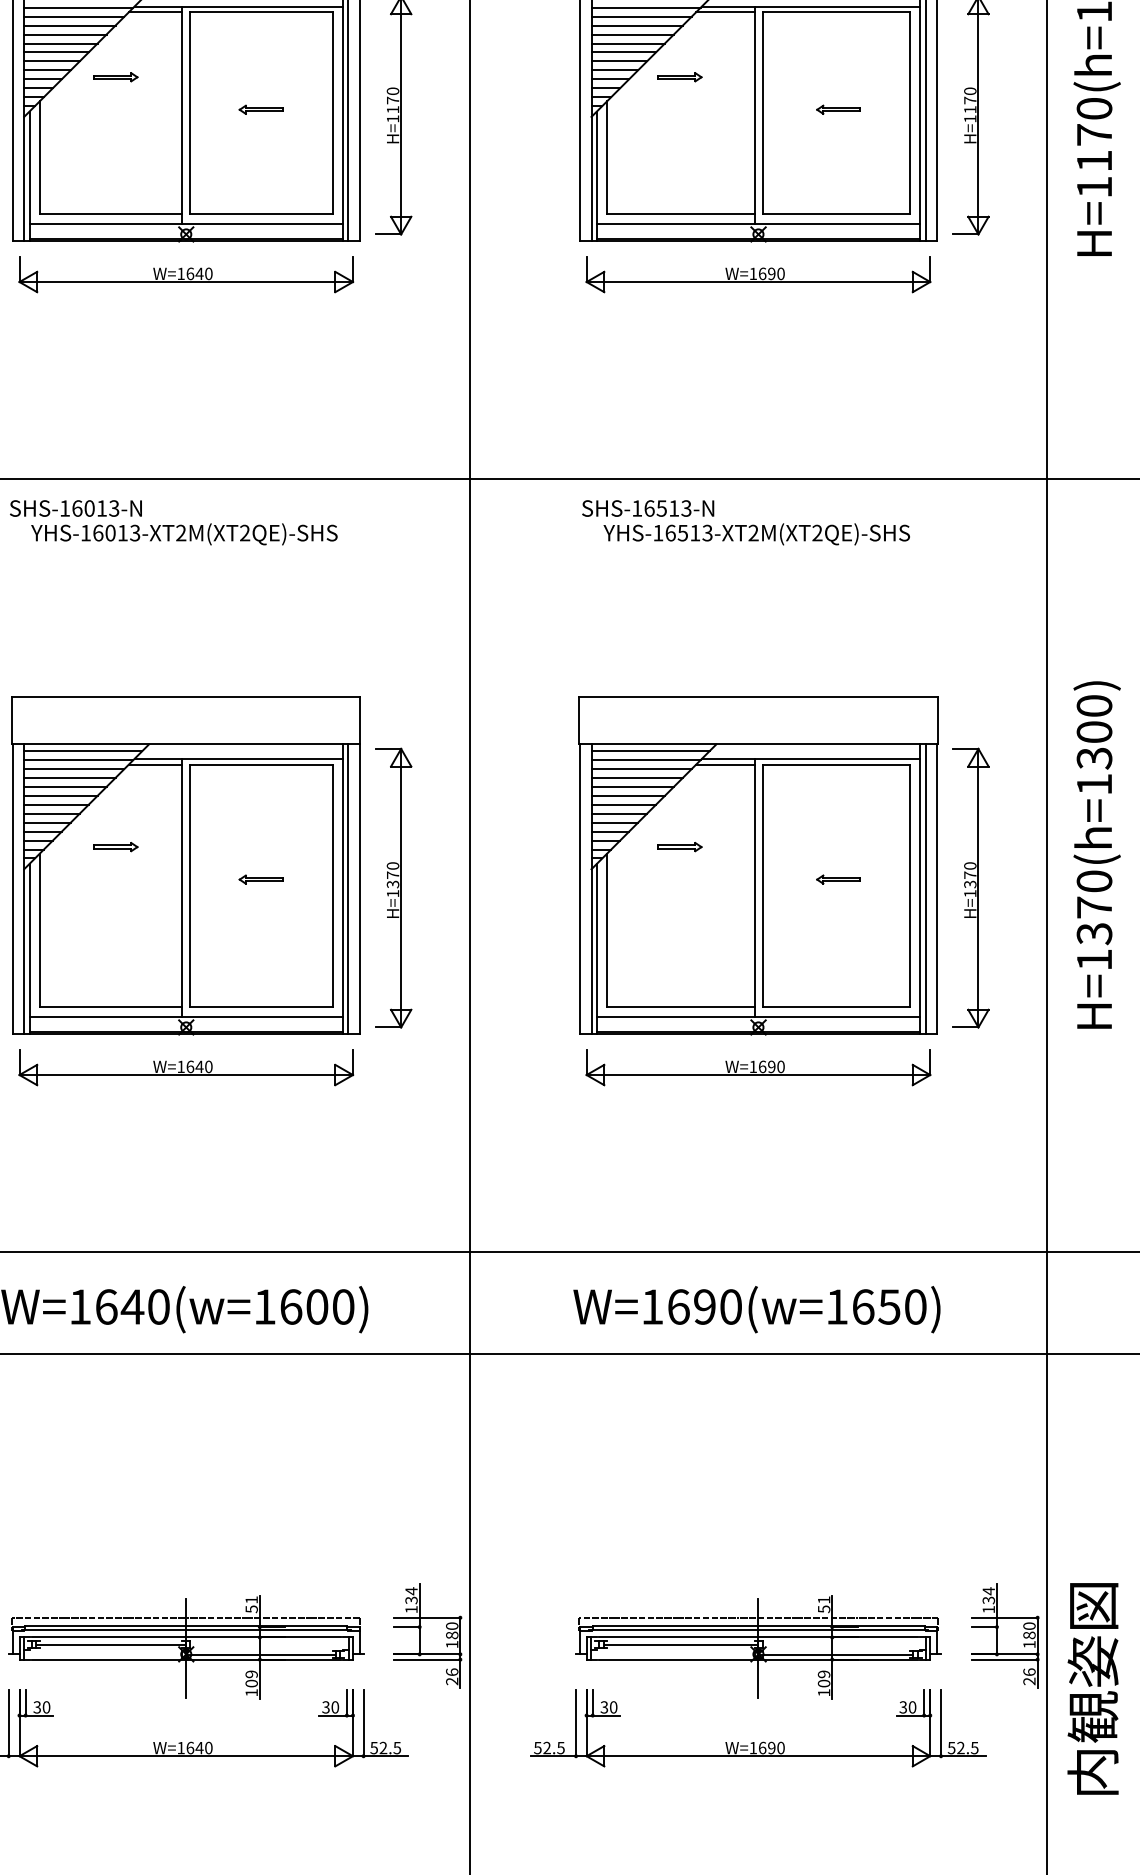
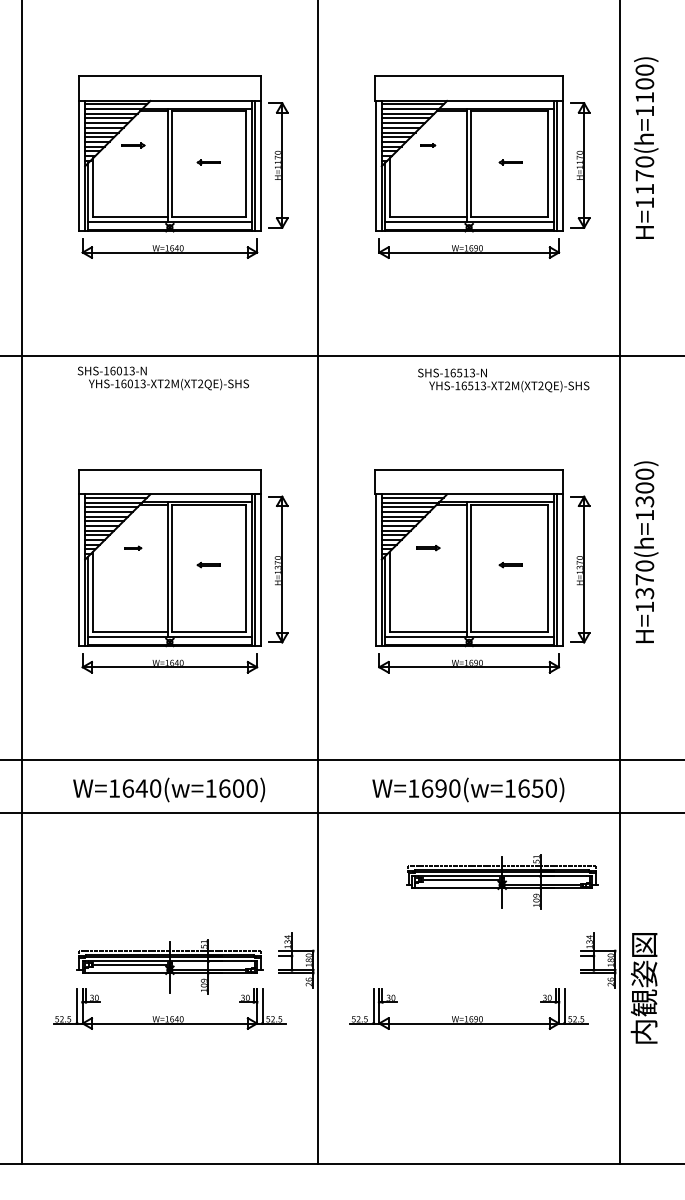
part: (680, 77) -> (428, 145), size x0.6
text: (745, 522) -> (503, 380), moved
part: (116, 847) -> (133, 548), size x0.7
part: (759, 1647) -> (502, 881), moved

